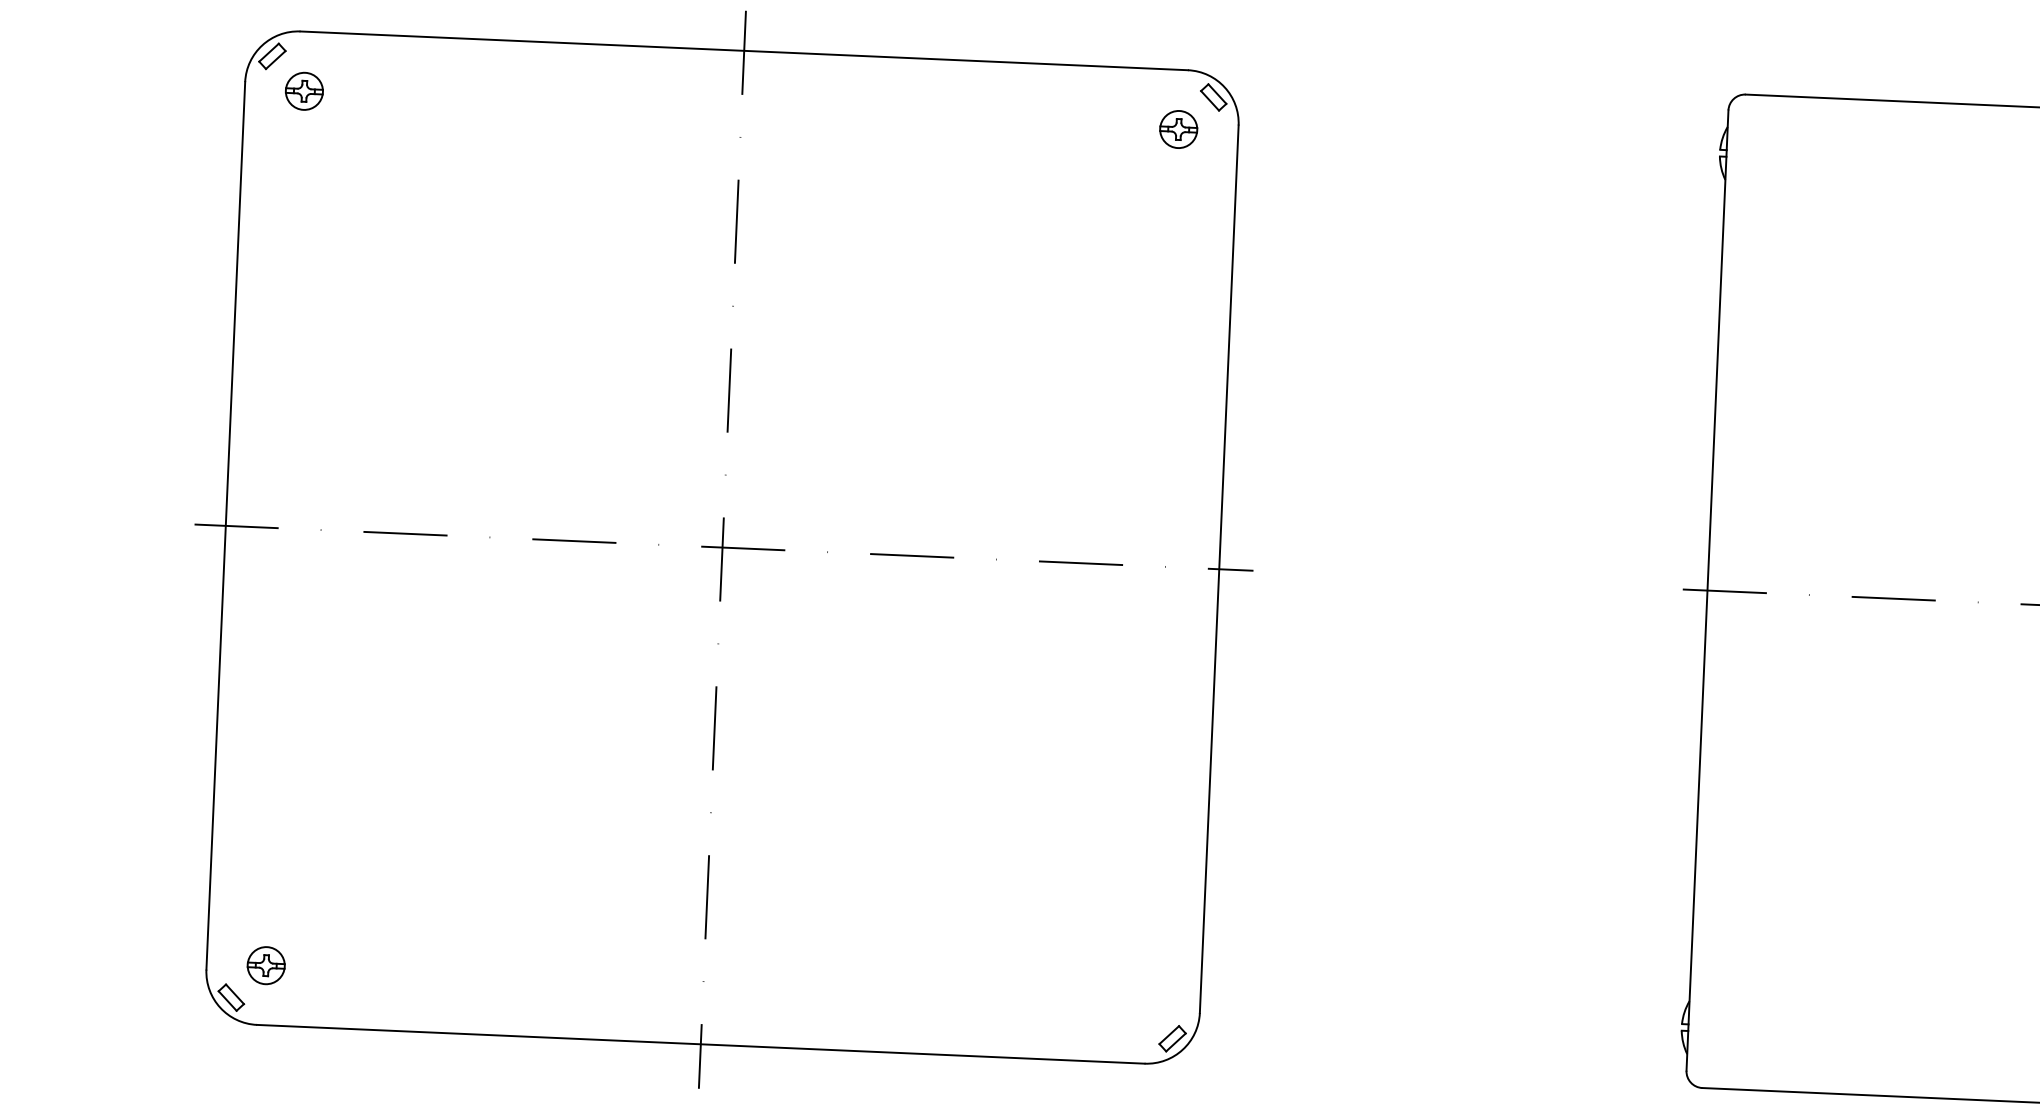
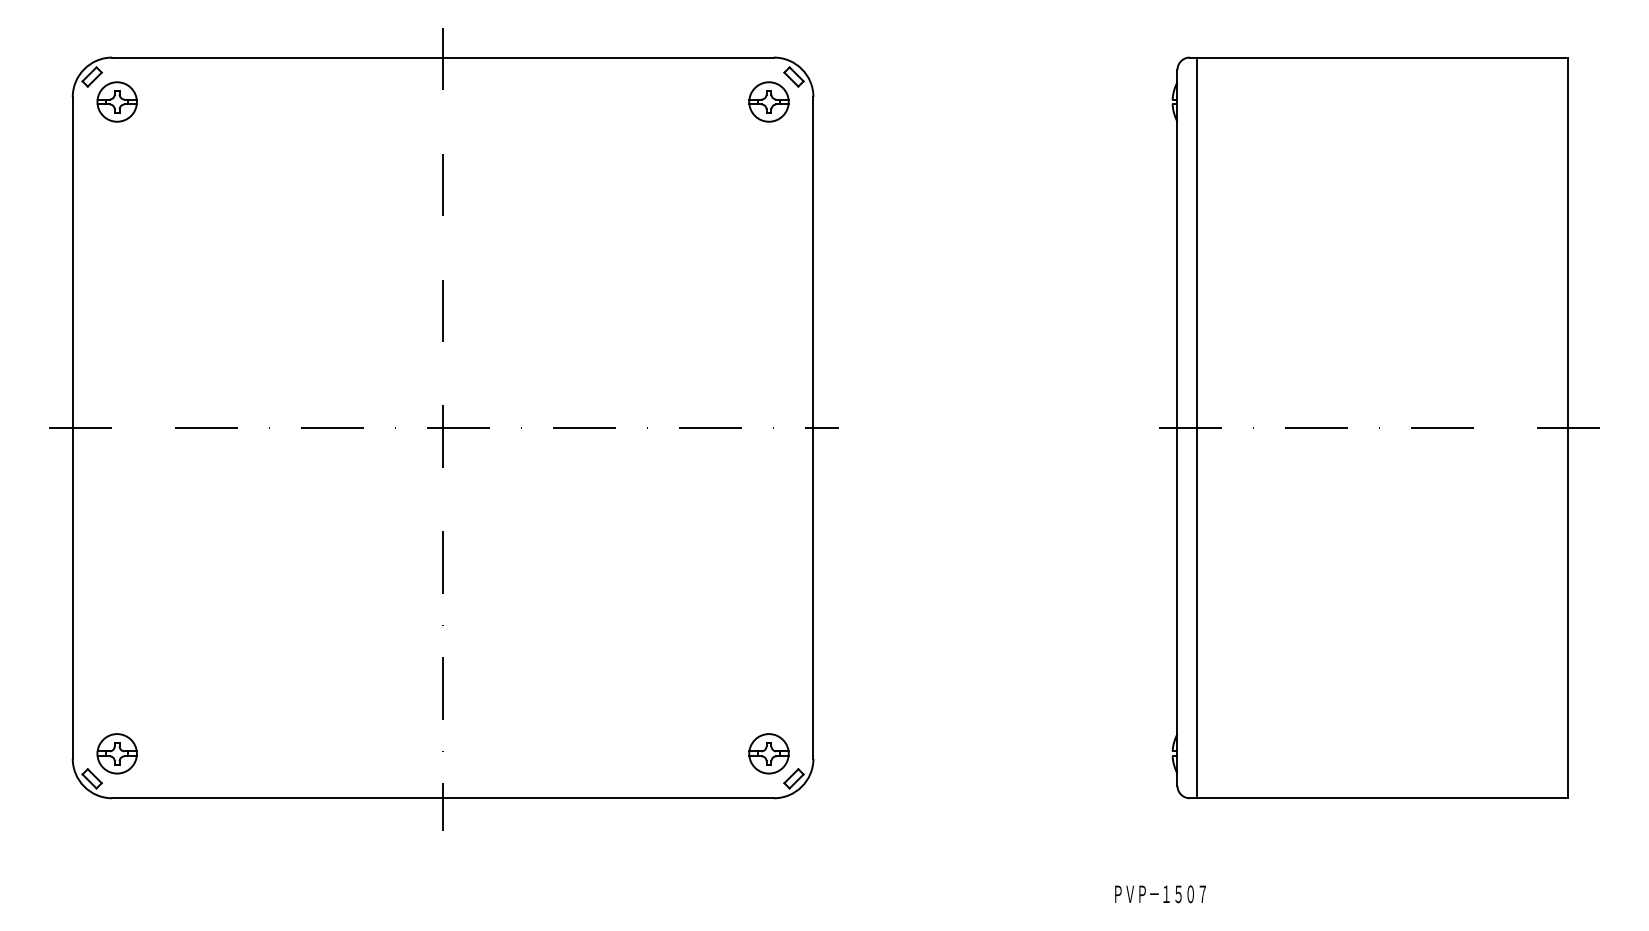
part: (303, 90) -> (116, 101), size x1.43
part: (1178, 128) -> (768, 101), size x1.43
line: (1734, 591) -> (1197, 427), added
part: (265, 965) -> (116, 753), size x1.43
part: (1139, 1003) -> (768, 753), added

